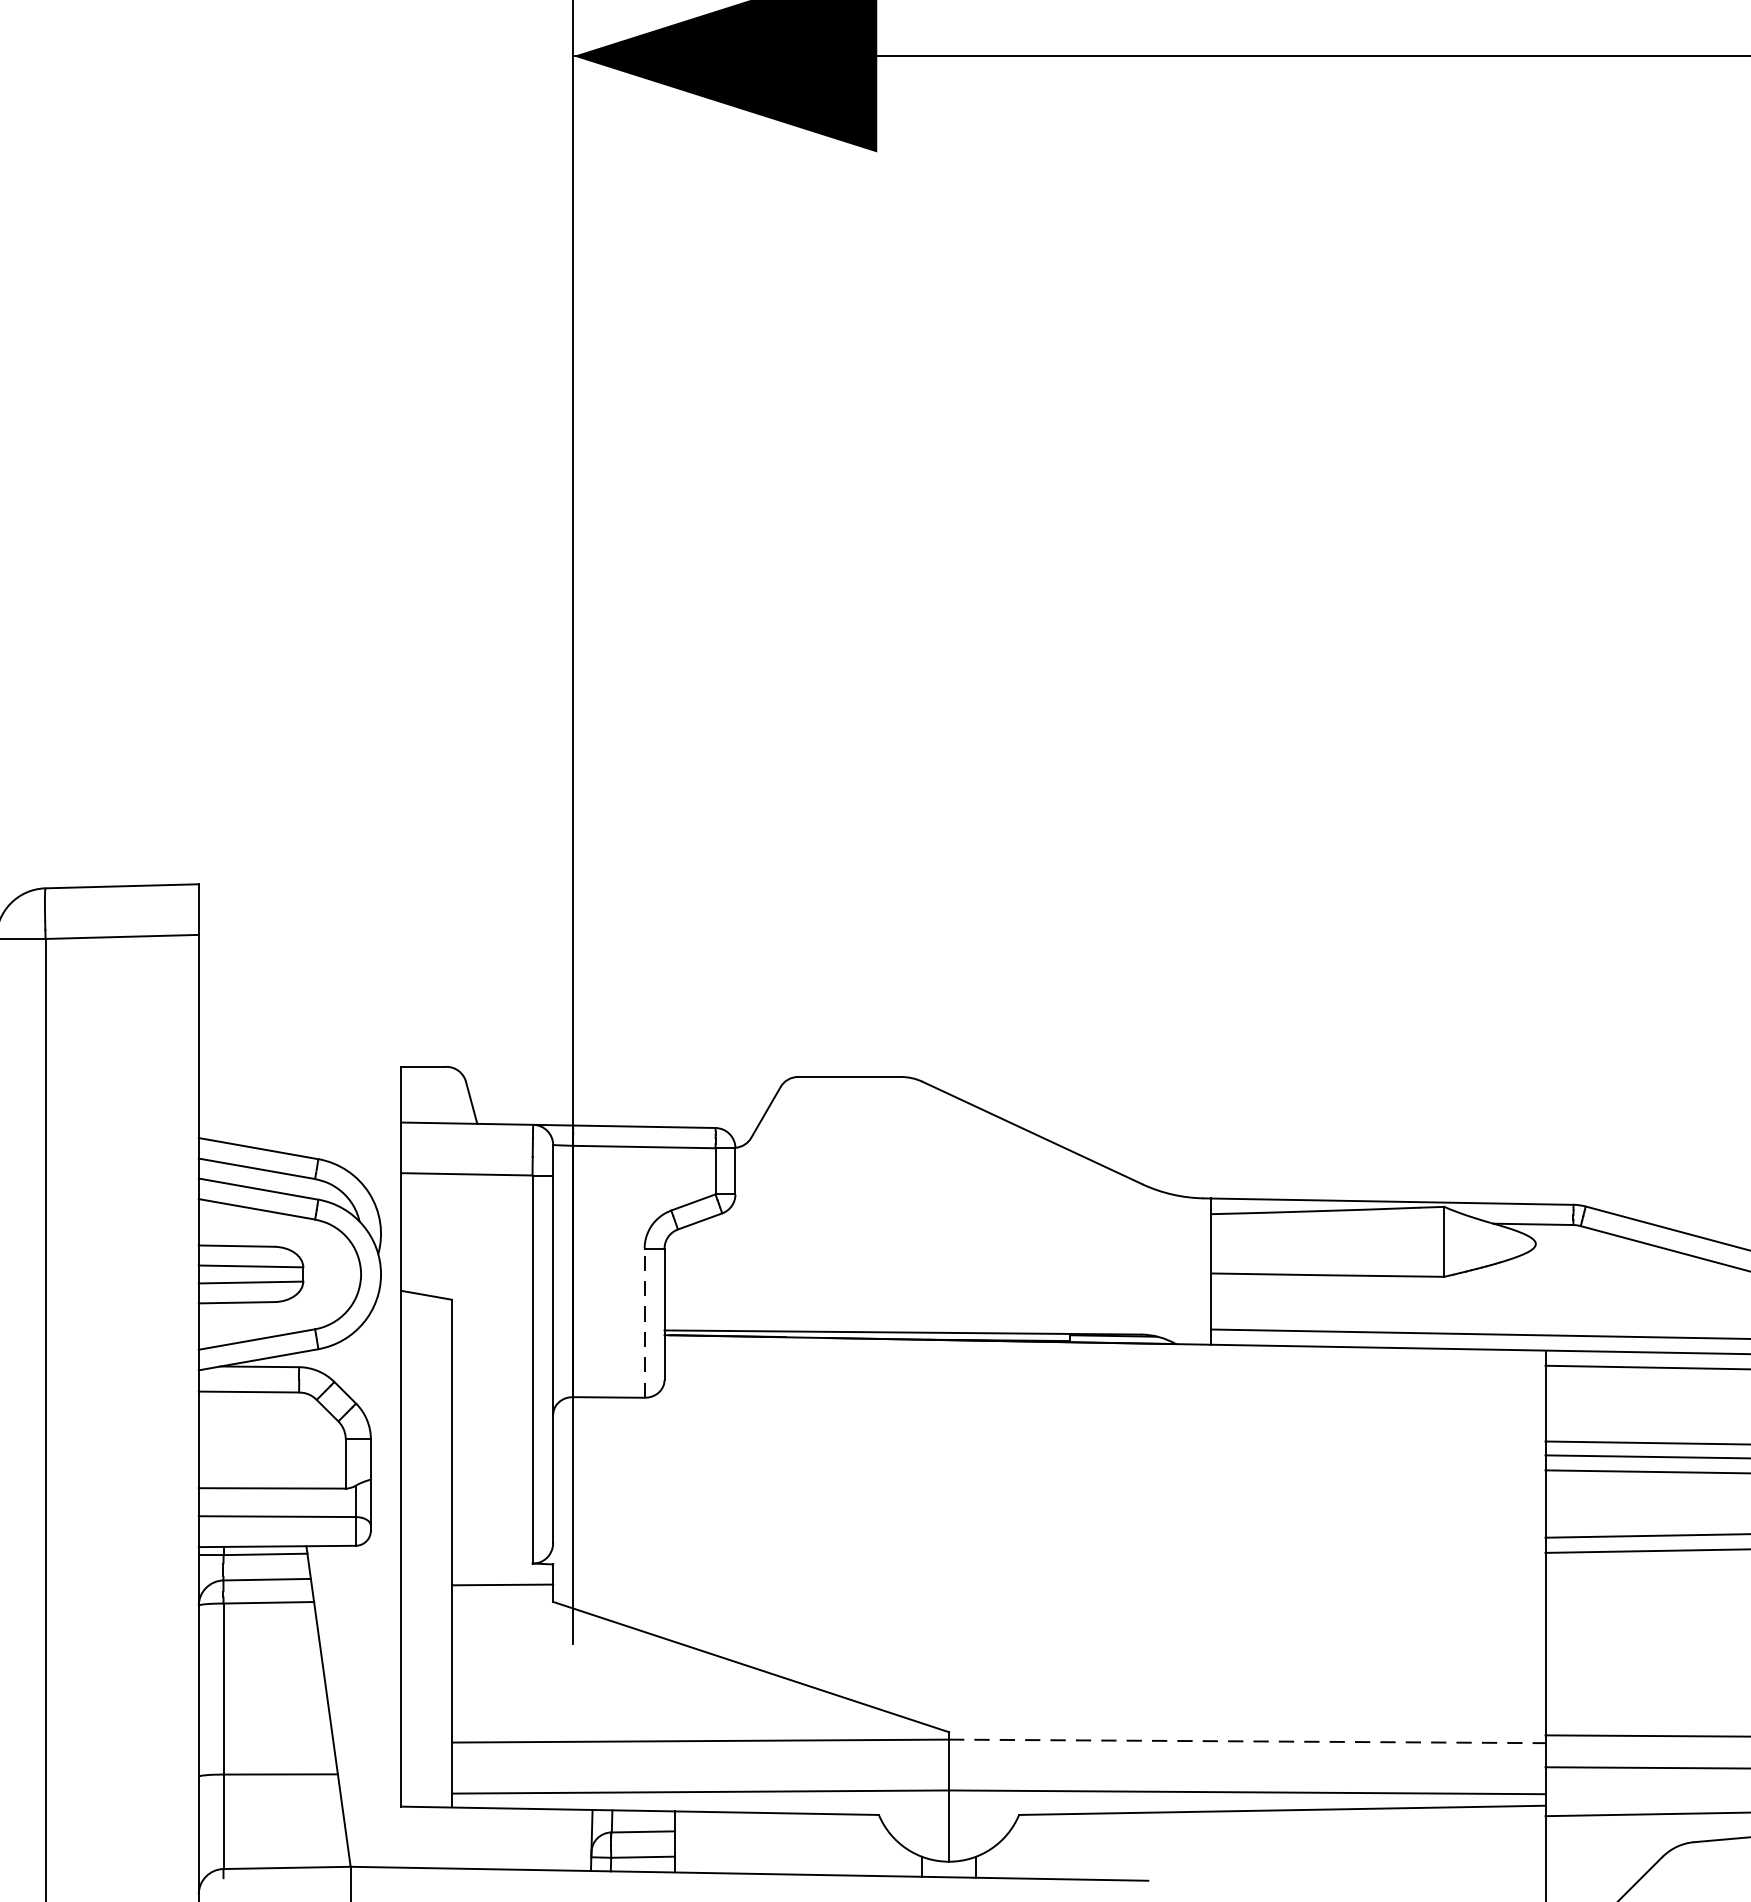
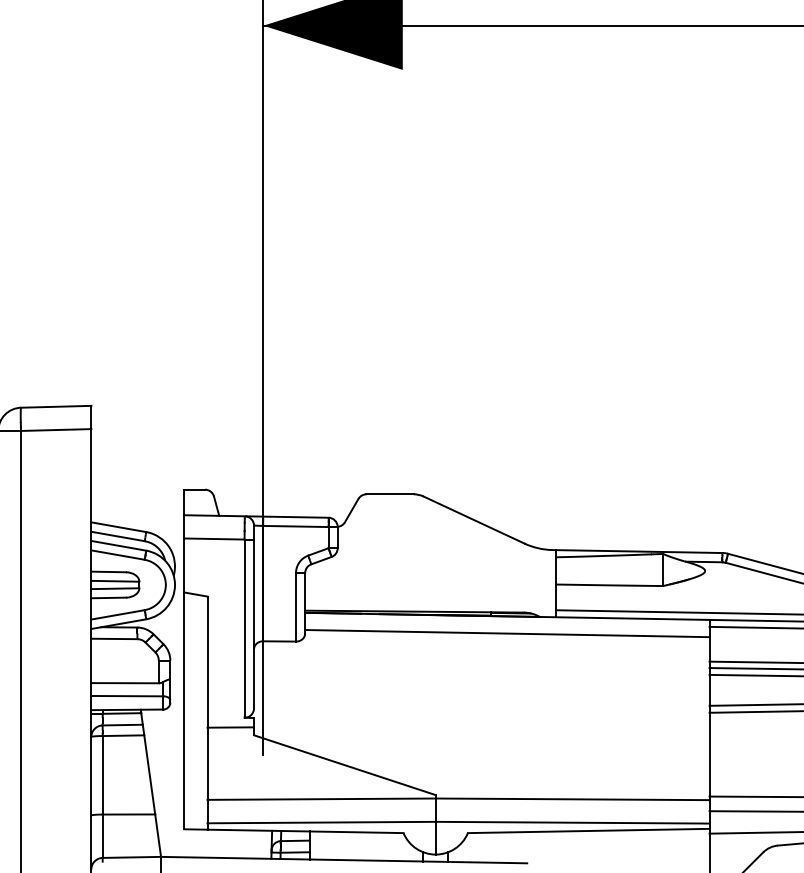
line: (645, 1321) -> (296, 606), dashed -> solid
line: (1105, 1380) -> (507, 633), added
line: (1246, 1741) -> (572, 799), dashed -> solid

